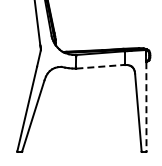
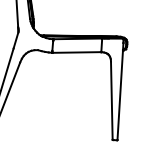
line: (100, 66) -> (76, 52), dashed -> solid
line: (146, 106) -> (120, 95), dashed -> solid

